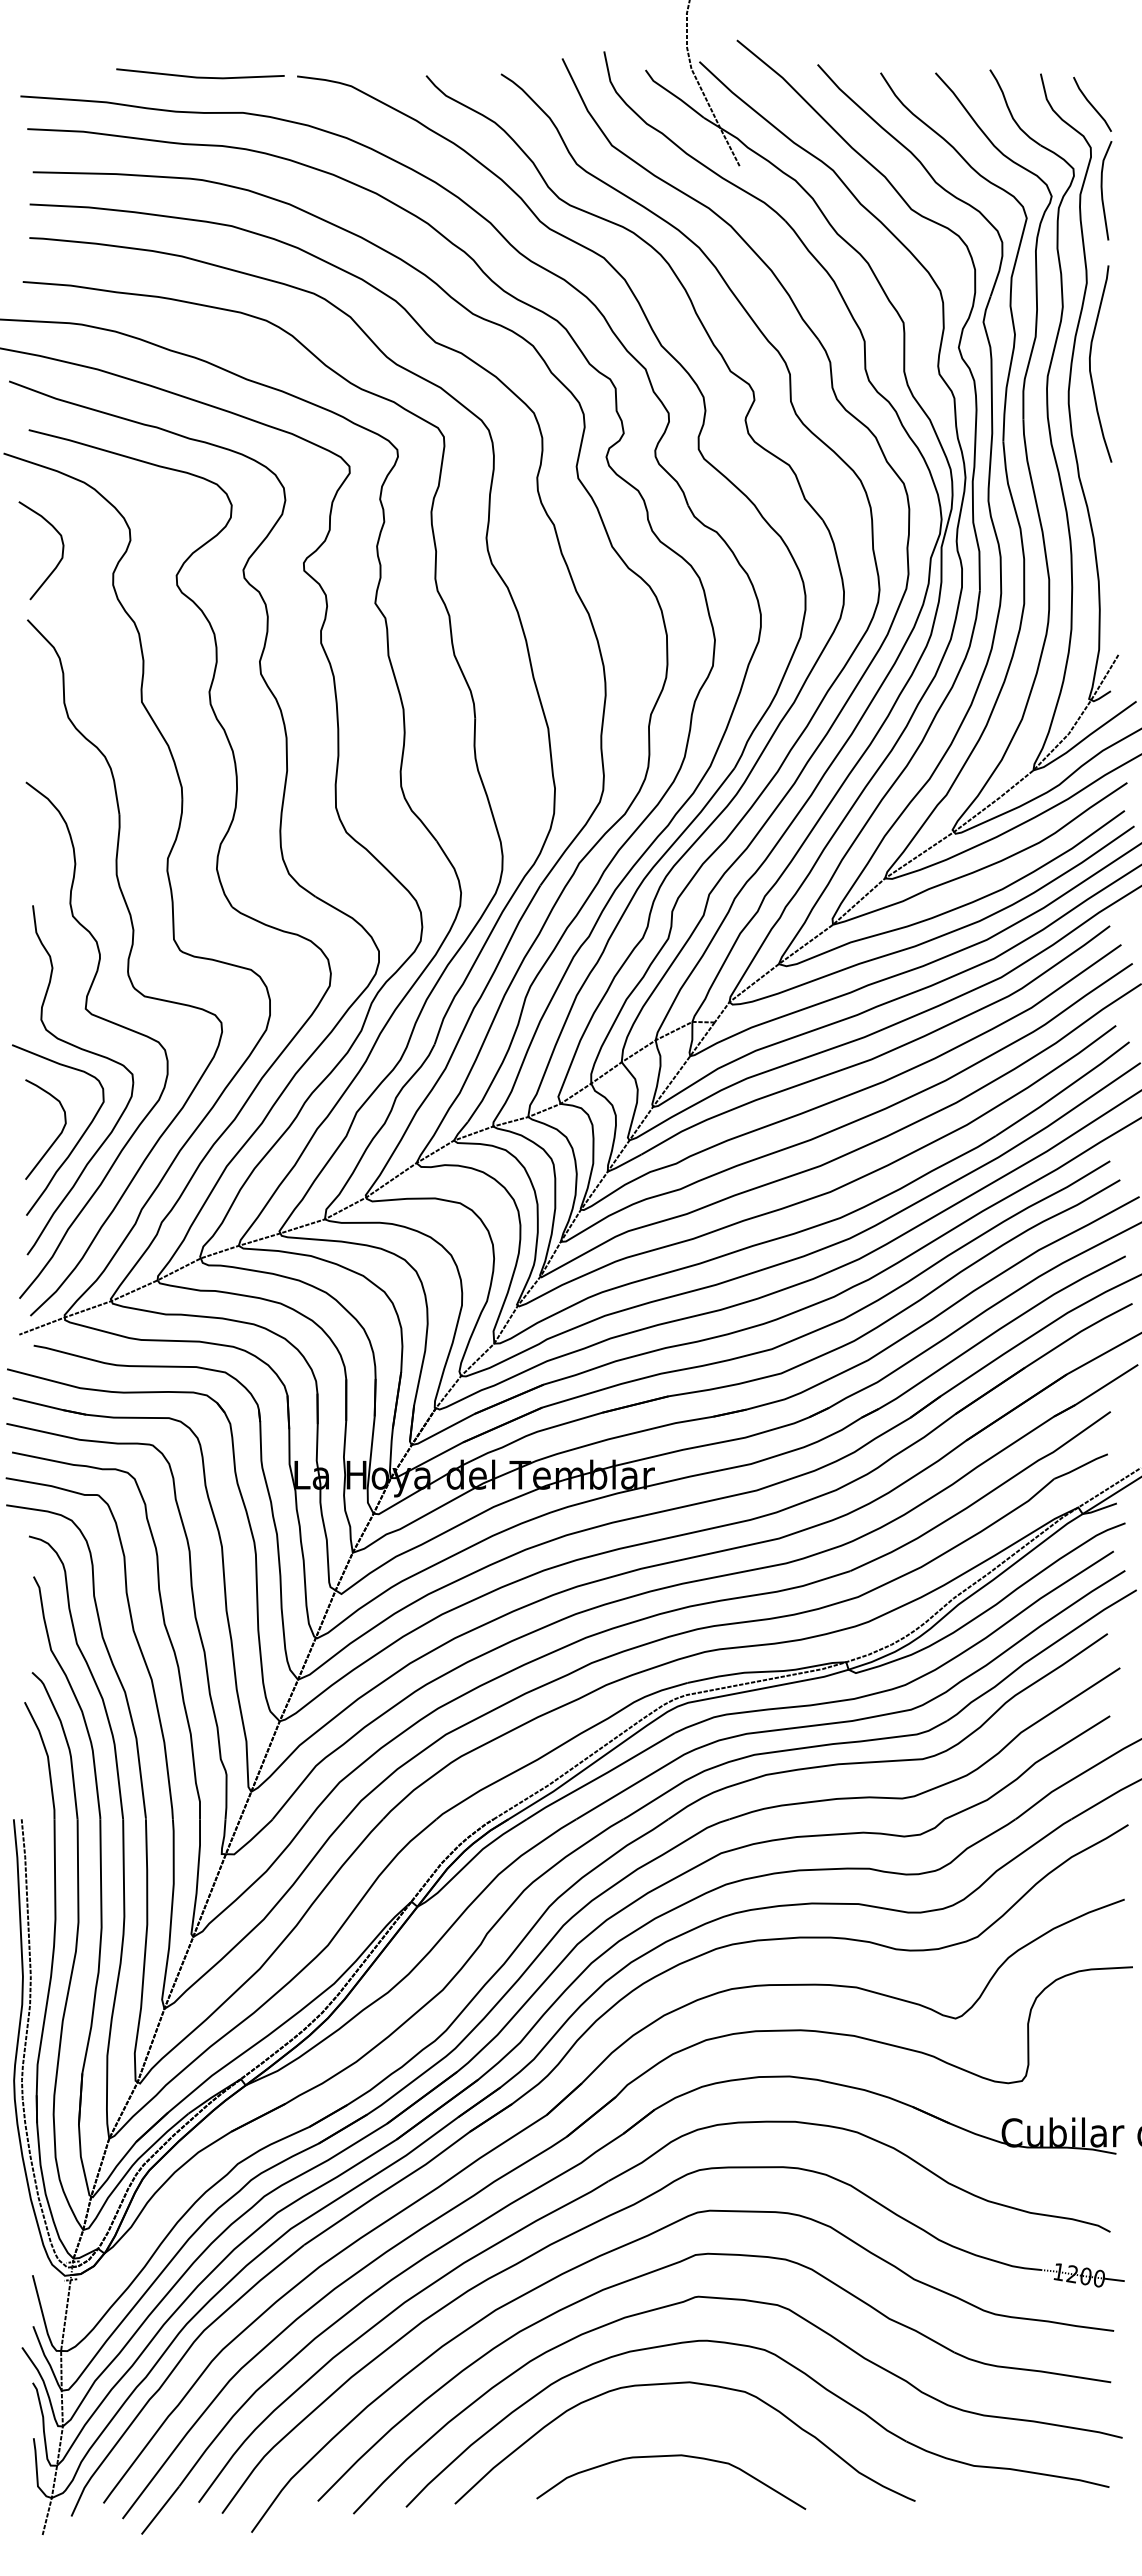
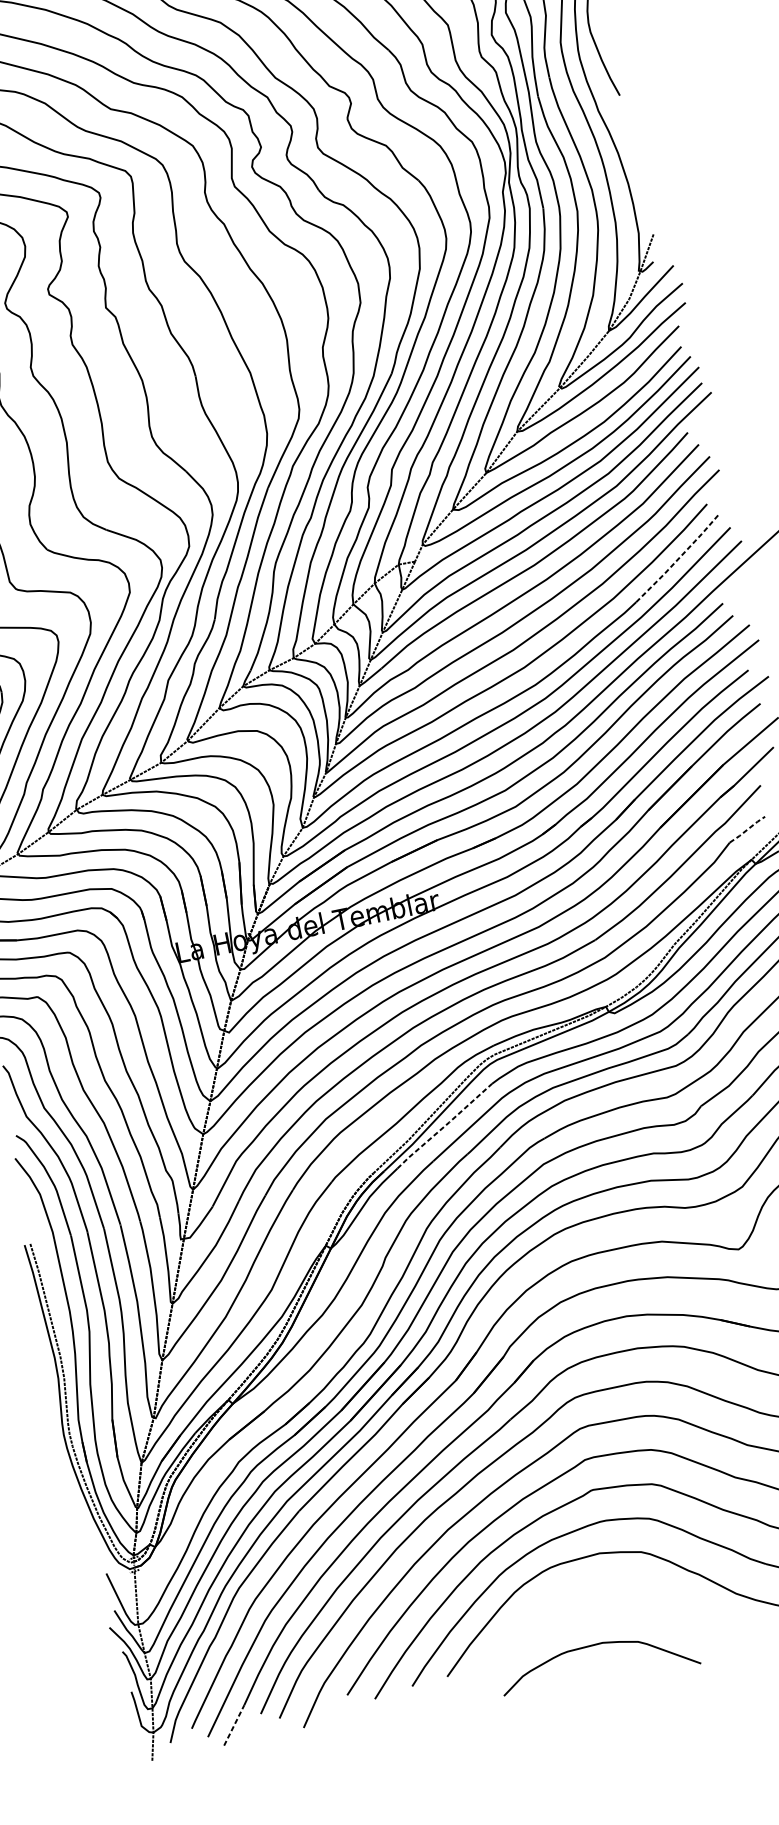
line: (1063, 1090) -> (678, 559), solid -> dashed
line: (1081, 1466) -> (747, 829), solid -> dashed
line: (600, 1776) -> (444, 1126), solid -> dashed
curve: (671, 2456) -> (595, 1645), moved
line: (160, 2510) -> (234, 1725), solid -> dashed

